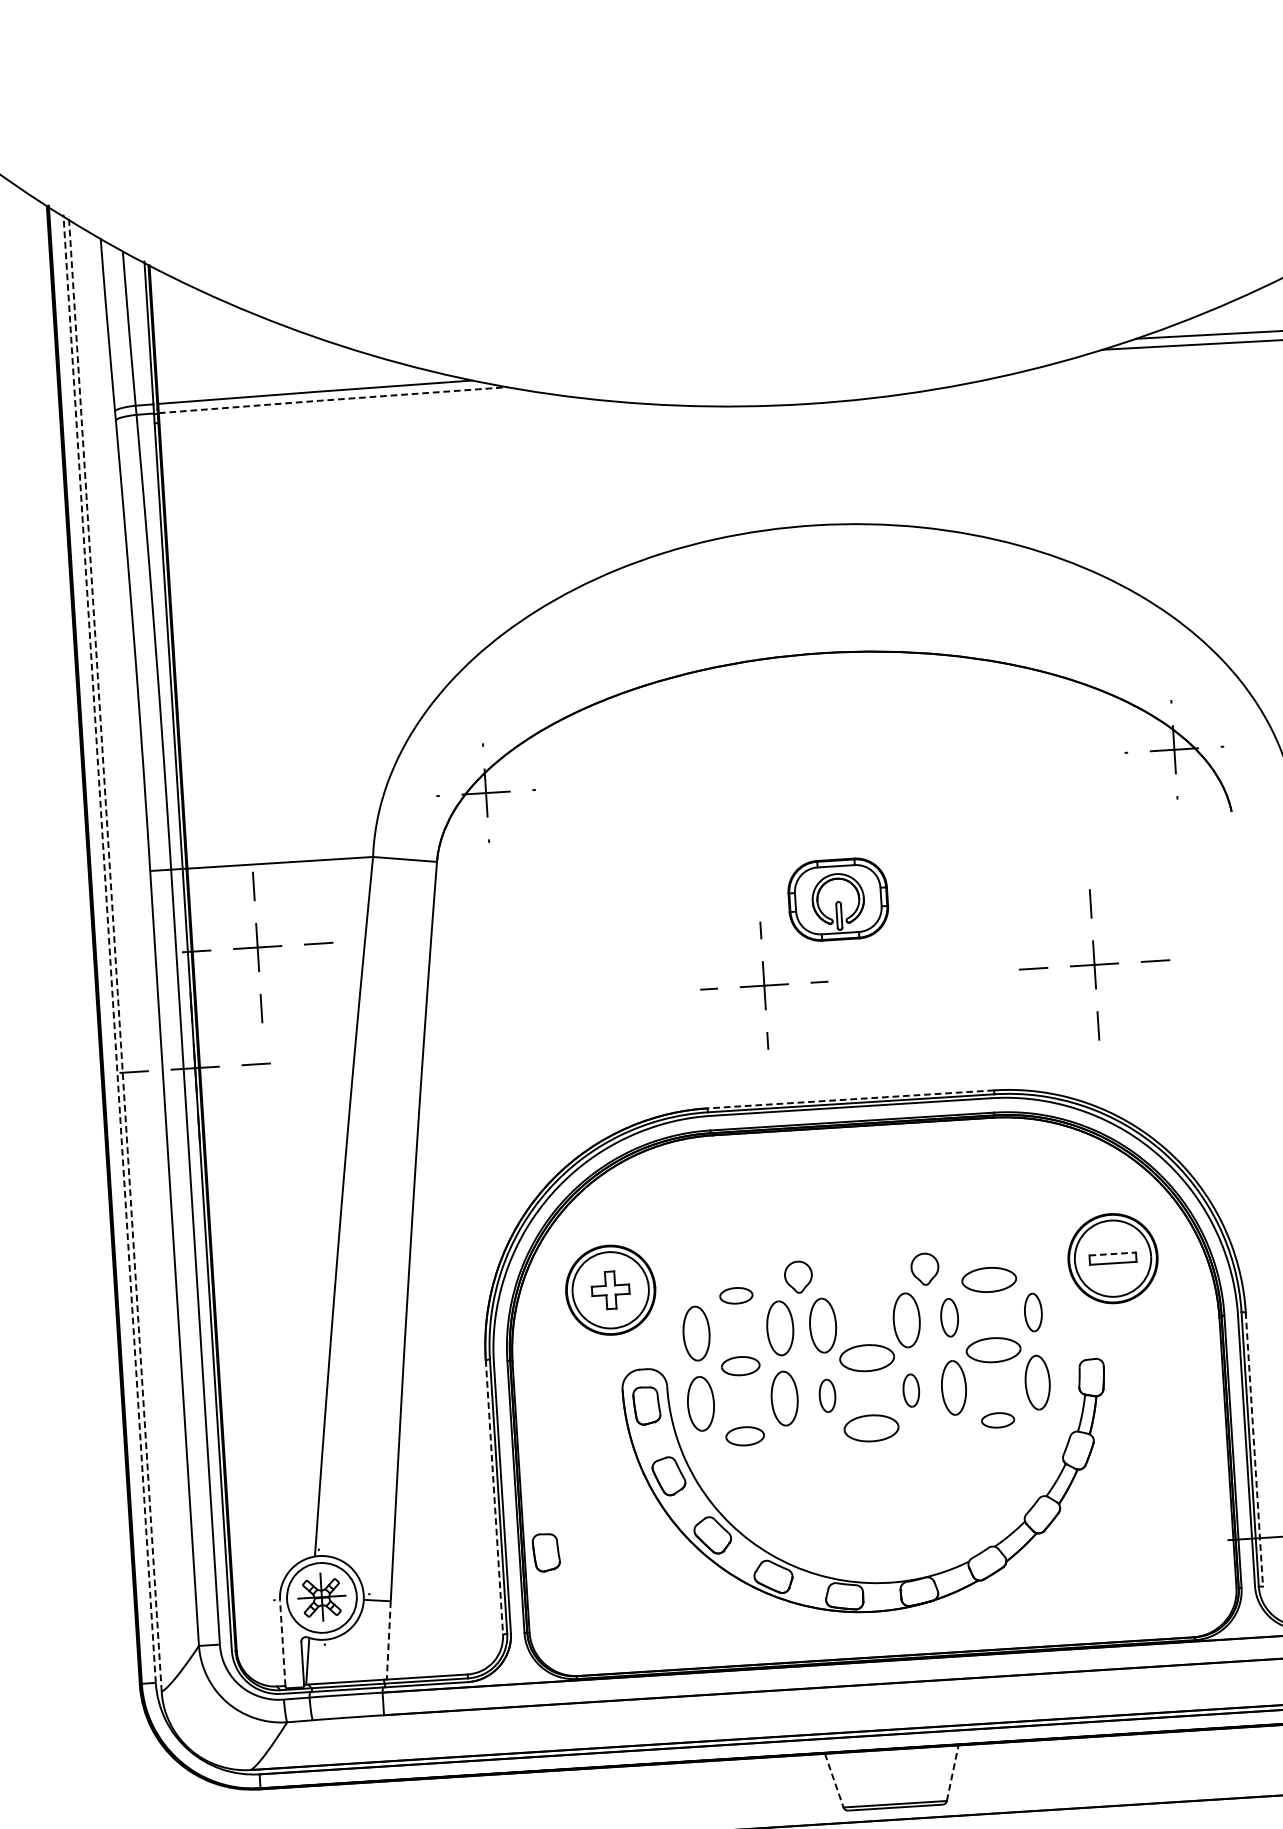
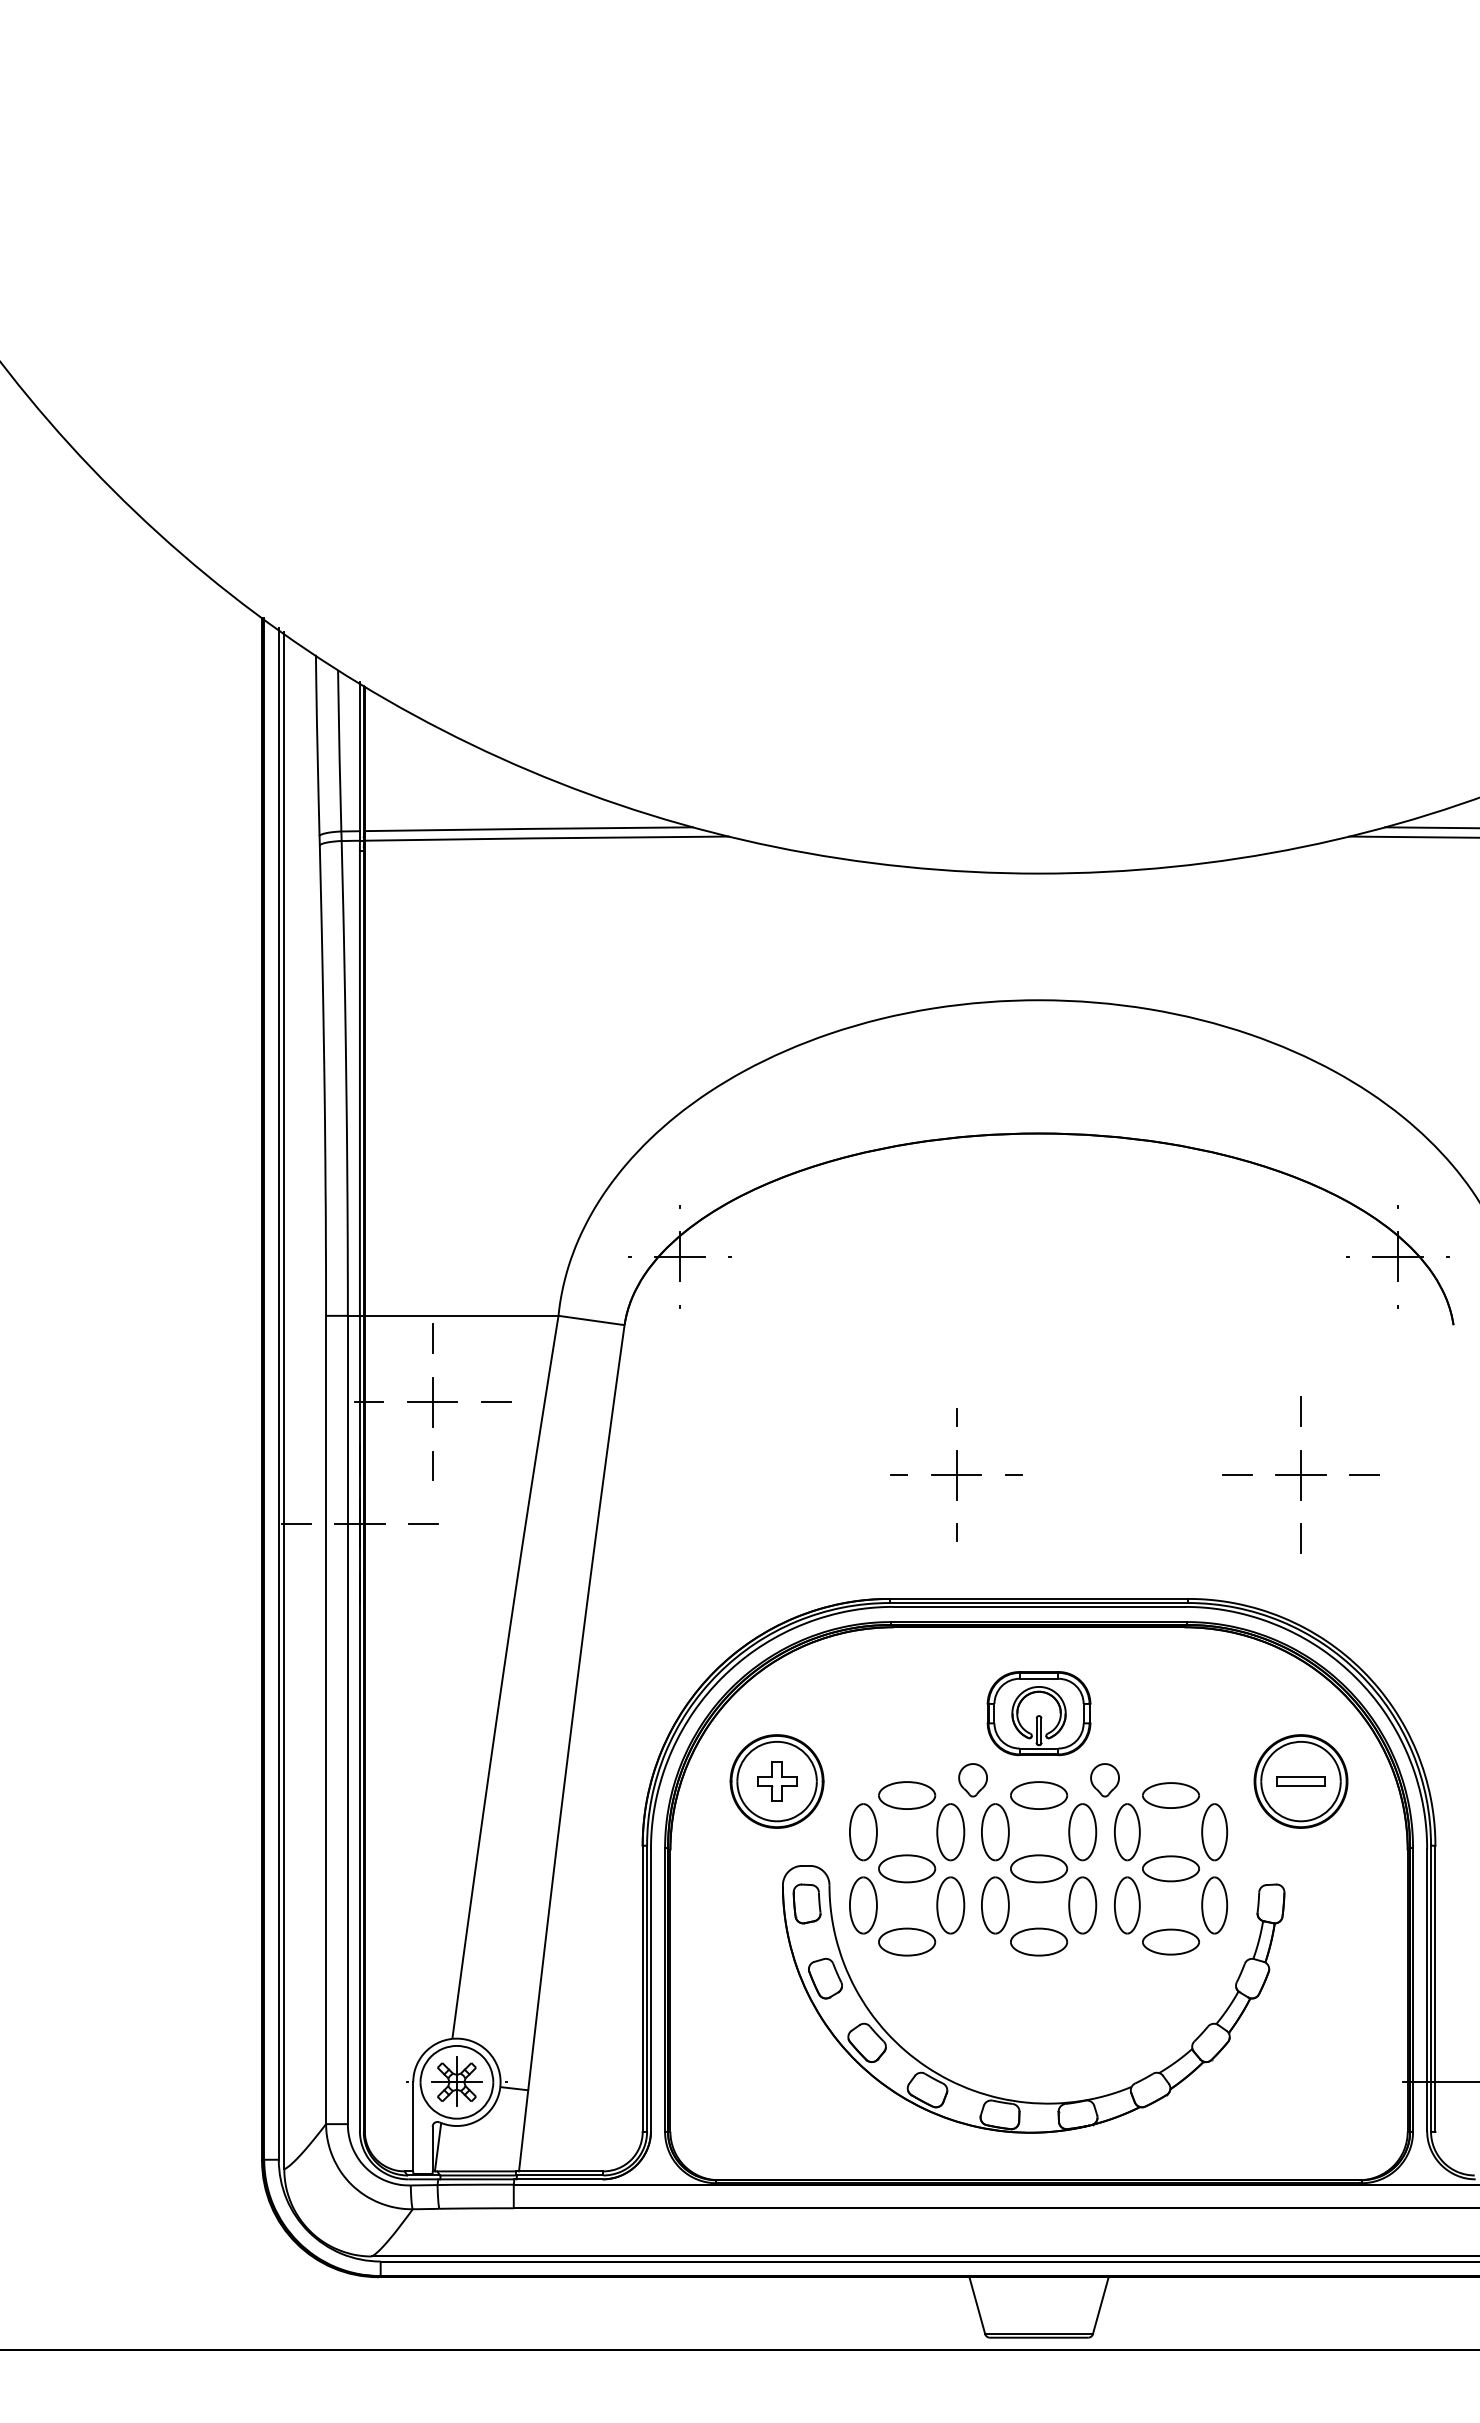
line: (333, 400) -> (547, 838), dashed -> solid
part: (837, 899) -> (1038, 1713), moved
line: (109, 948) -> (278, 1393), dashed -> solid
line: (115, 954) -> (284, 1400), dashed -> solid
line: (850, 1099) -> (1038, 1598), dashed -> solid
line: (1113, 1253) -> (1301, 1776), dashed -> solid
part: (863, 1287) -> (1039, 1795), added
part: (736, 1295) -> (907, 1795), size x1.67
part: (1033, 1312) -> (1214, 1832), size x1.43
part: (949, 1317) -> (1127, 1832), size x1.43
part: (741, 1365) -> (907, 1868), size x1.43
part: (911, 1390) -> (1082, 1905), size x1.67
part: (827, 1395) -> (995, 1905), size x1.67
part: (997, 1419) -> (1170, 1941), size x1.67
part: (745, 1435) -> (907, 1941), size x1.43
line: (1254, 1449) -> (1435, 1989), dashed -> solid
line: (494, 1497) -> (642, 1989), dashed -> solid
part: (545, 1552) -> (692, 2049), removed
line: (388, 1640) -> (523, 2130), dashed -> solid
line: (282, 1642) -> (413, 2126), dashed -> solid
line: (952, 1773) -> (1100, 2305), dashed -> solid
line: (834, 1780) -> (977, 2305), dashed -> solid

